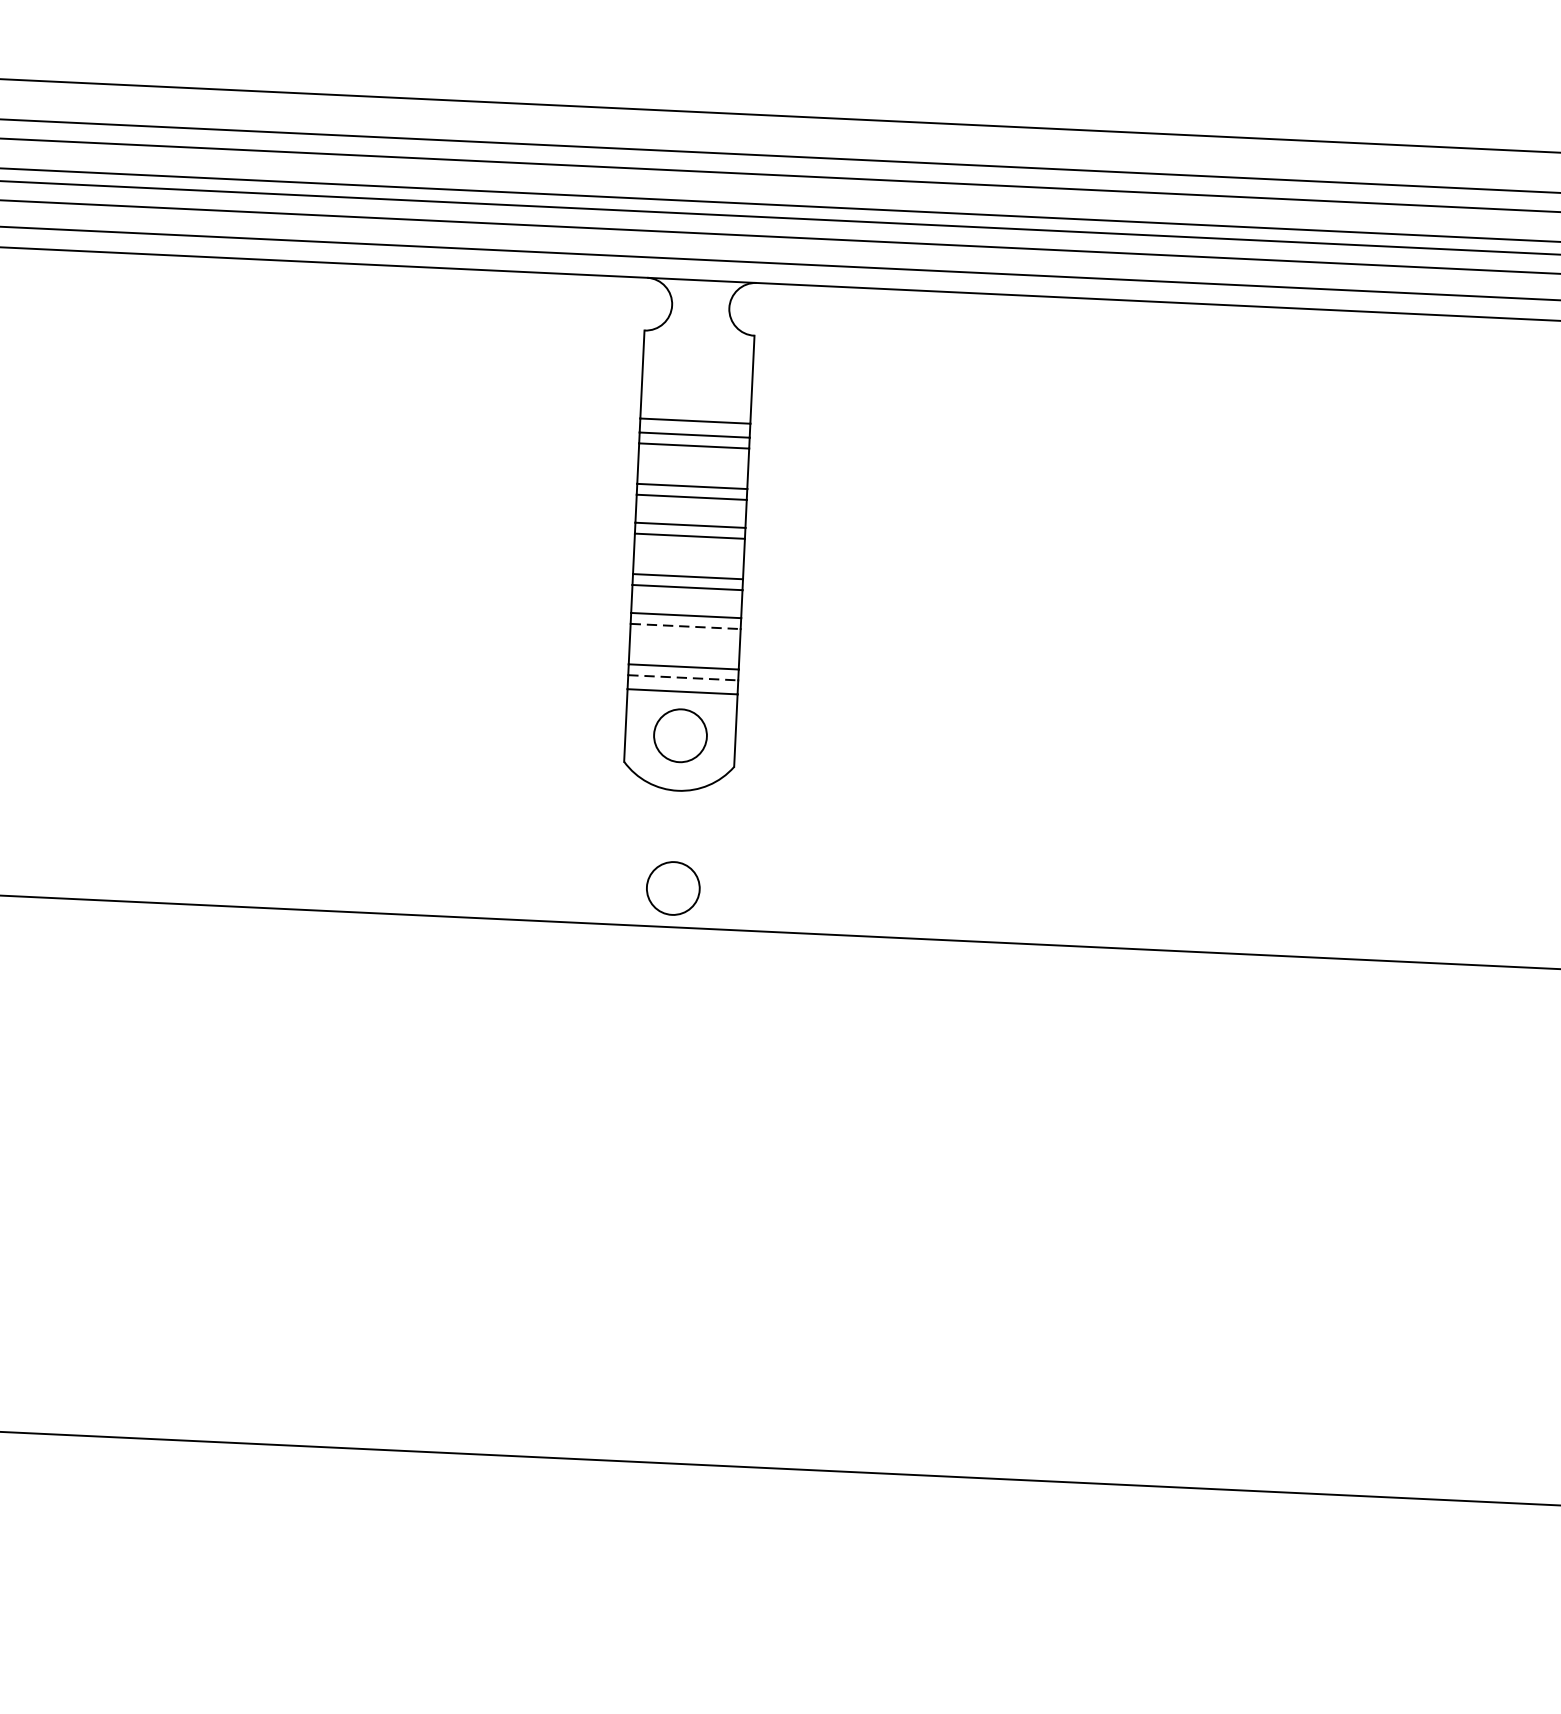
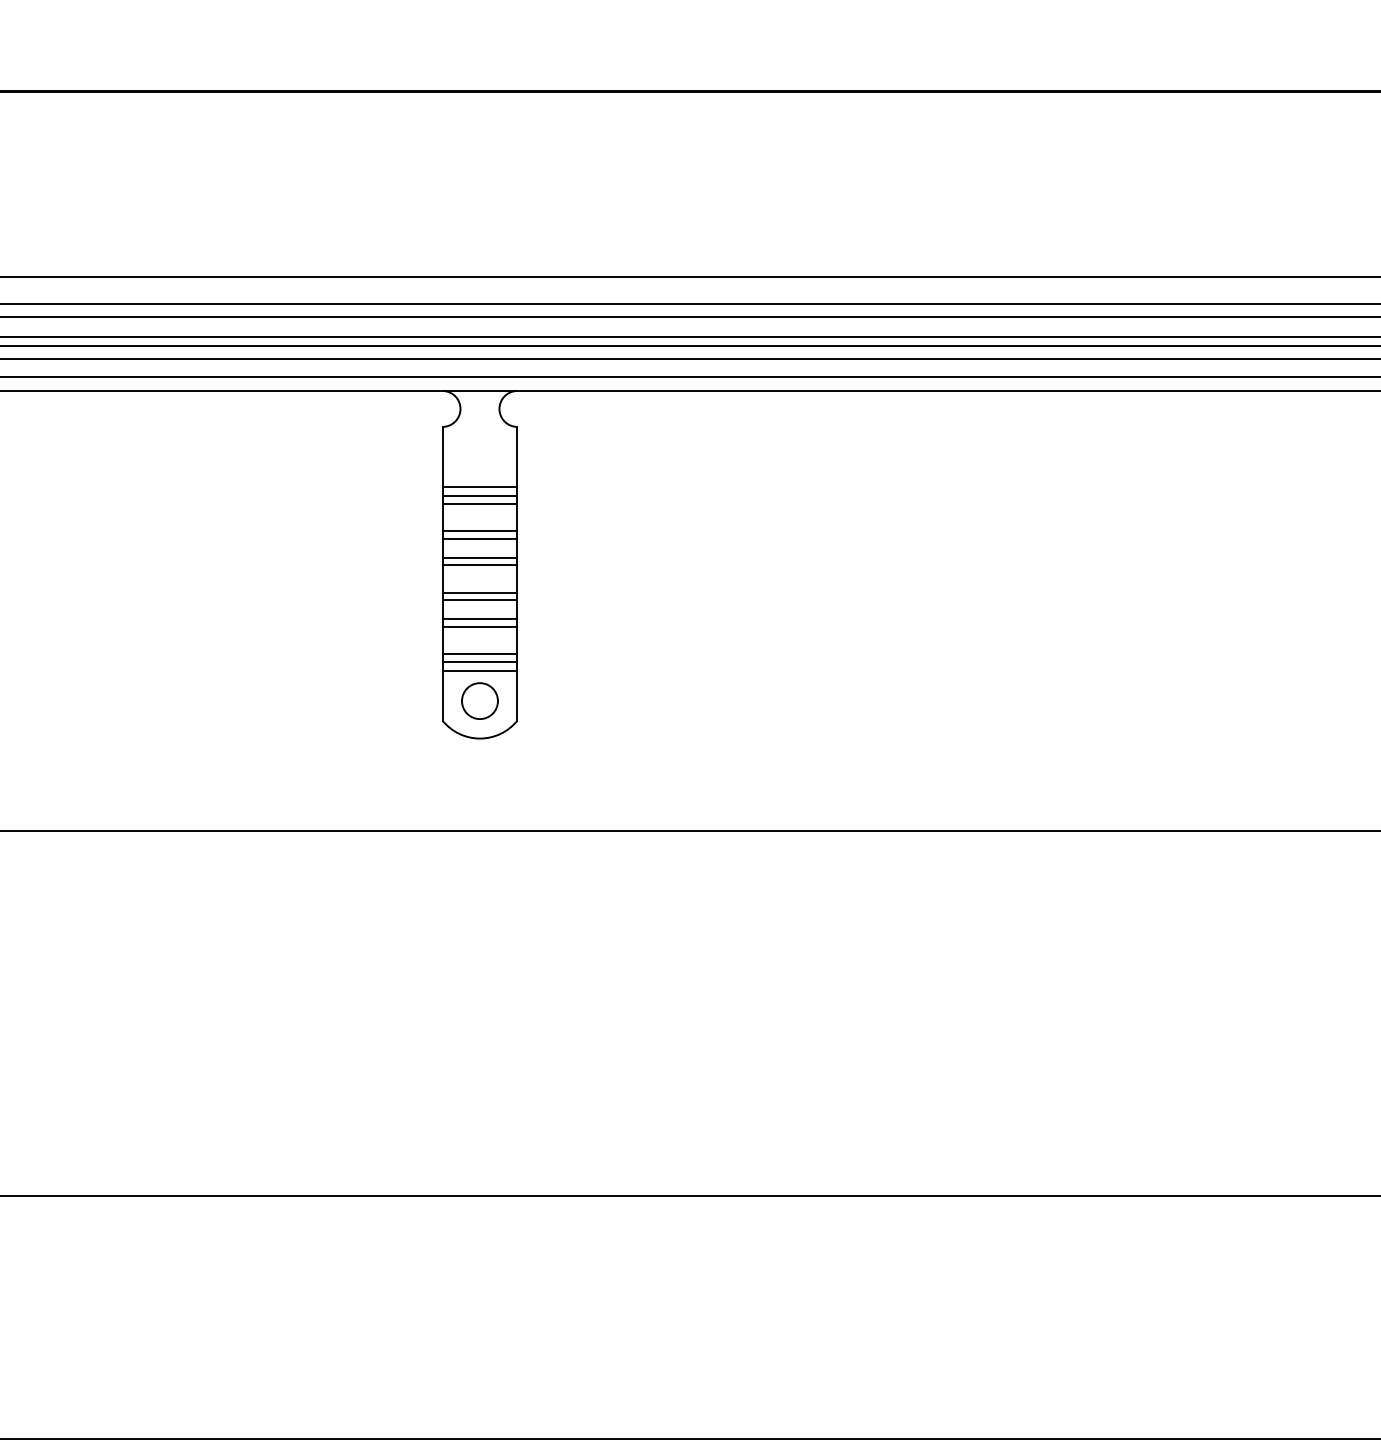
line: (686, 626) -> (480, 626), dashed -> solid
line: (684, 677) -> (480, 661), dashed -> solid
circle: (672, 887) -> (479, 804), removed

